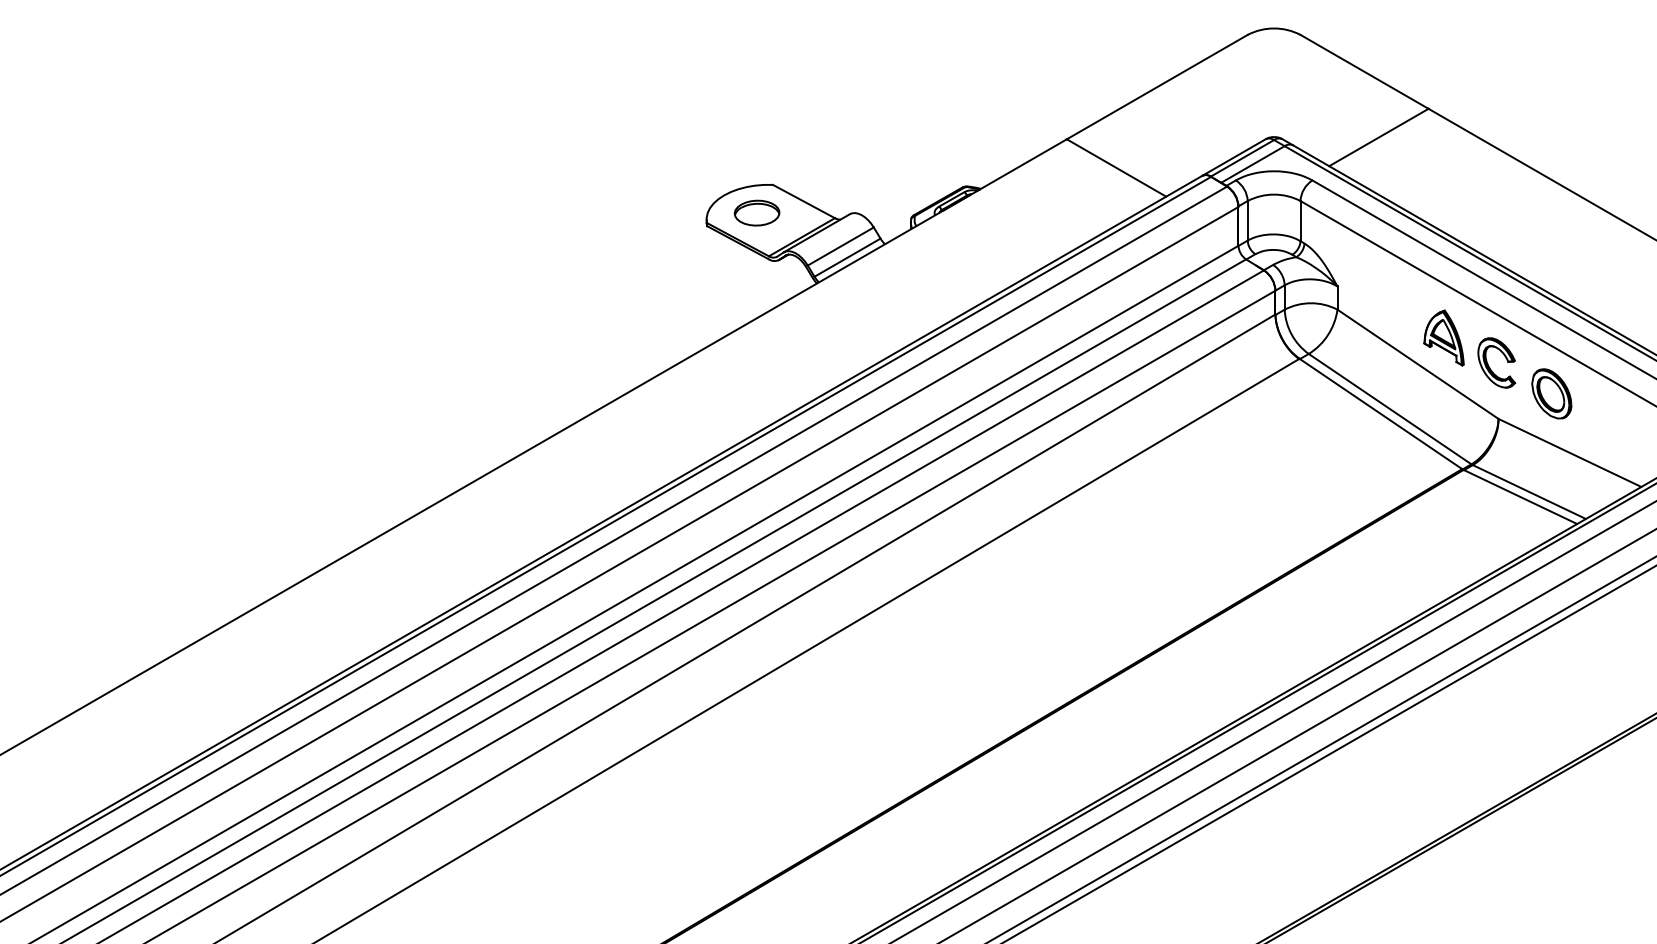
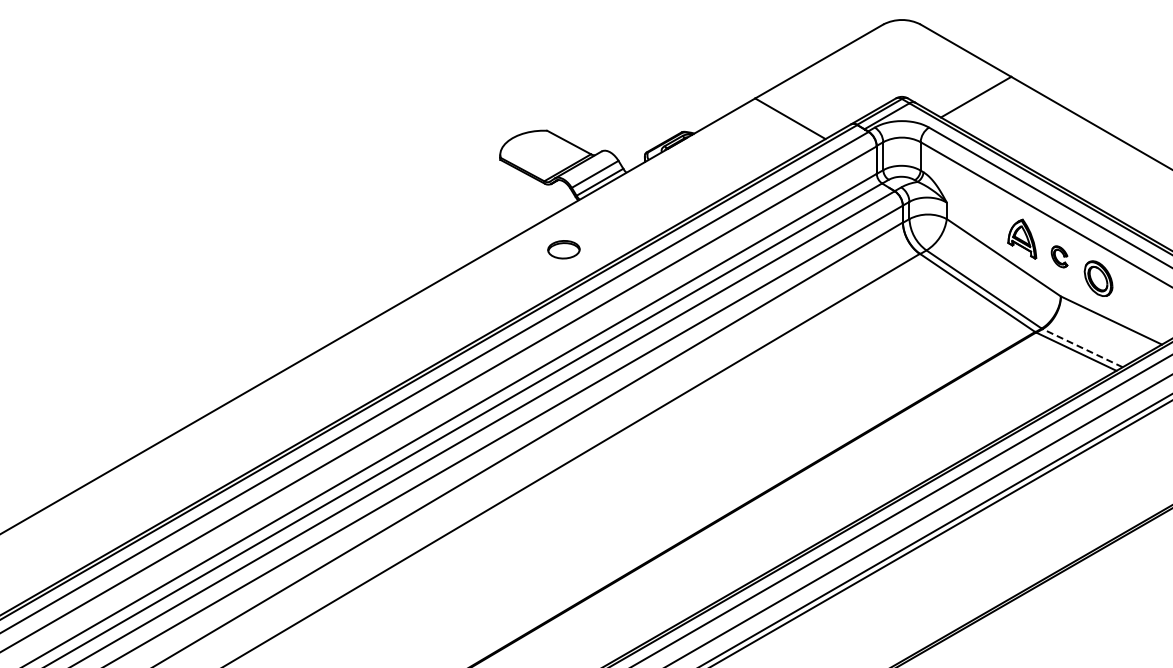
part: (756, 212) -> (563, 249), moved
part: (1496, 362) -> (1059, 256), size x0.6
line: (1529, 491) -> (1082, 347), solid -> dashed

